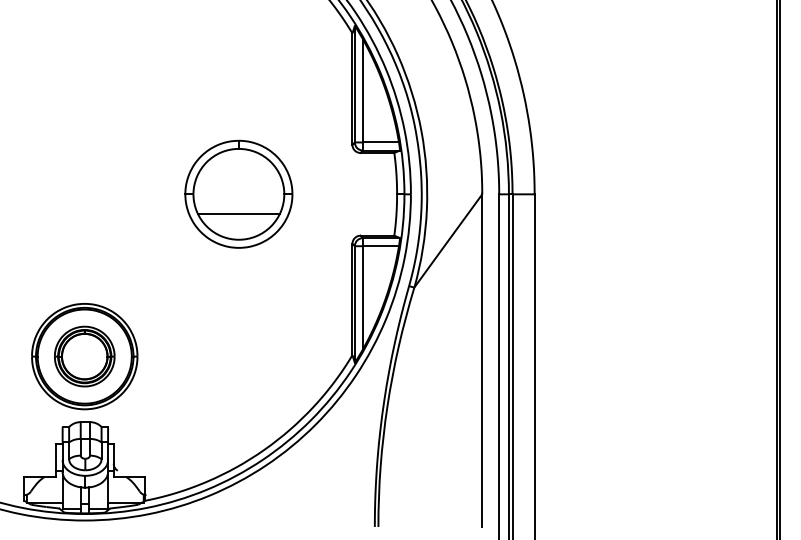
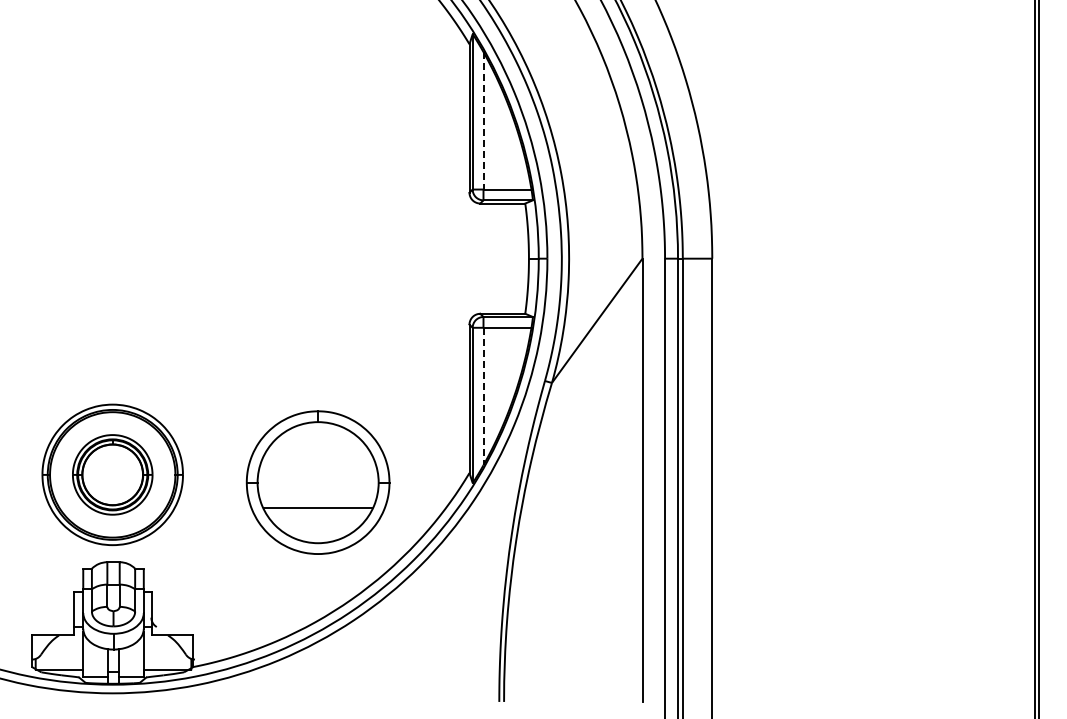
line: (362, 90) -> (483, 120), solid -> dashed
part: (238, 194) -> (317, 482), moved
line: (362, 297) -> (483, 396), solid -> dashed

